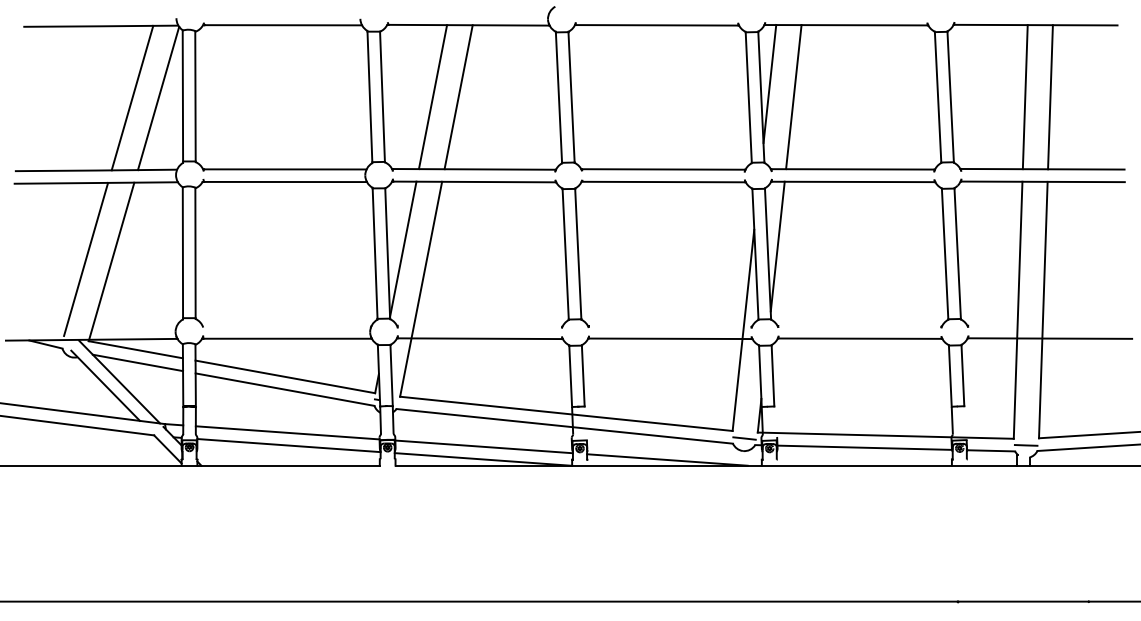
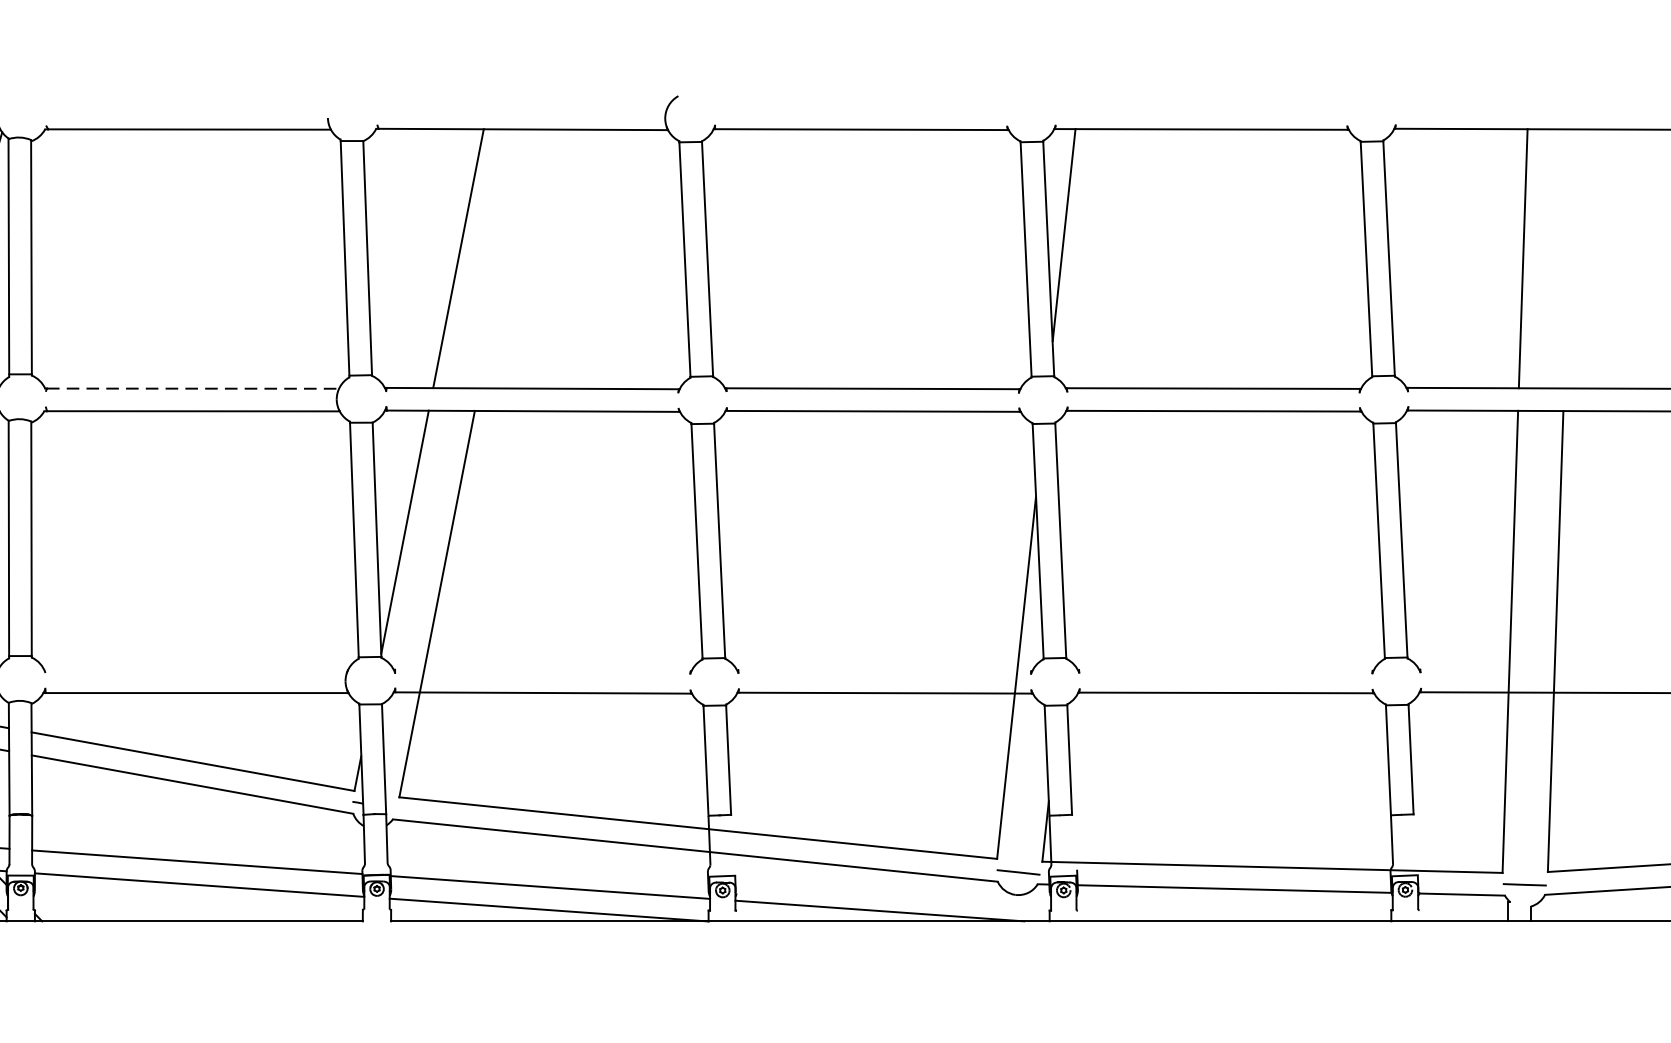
line: (458, 97) -> (504, 259), removed
line: (793, 97) -> (1106, 259), removed
line: (1050, 97) -> (1568, 259), removed
line: (285, 169) -> (193, 388), solid -> dashed
line: (777, 246) -> (1077, 527), removed

